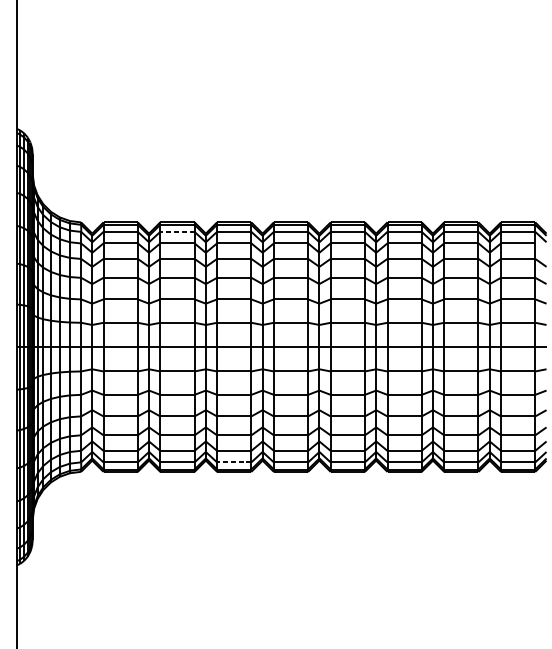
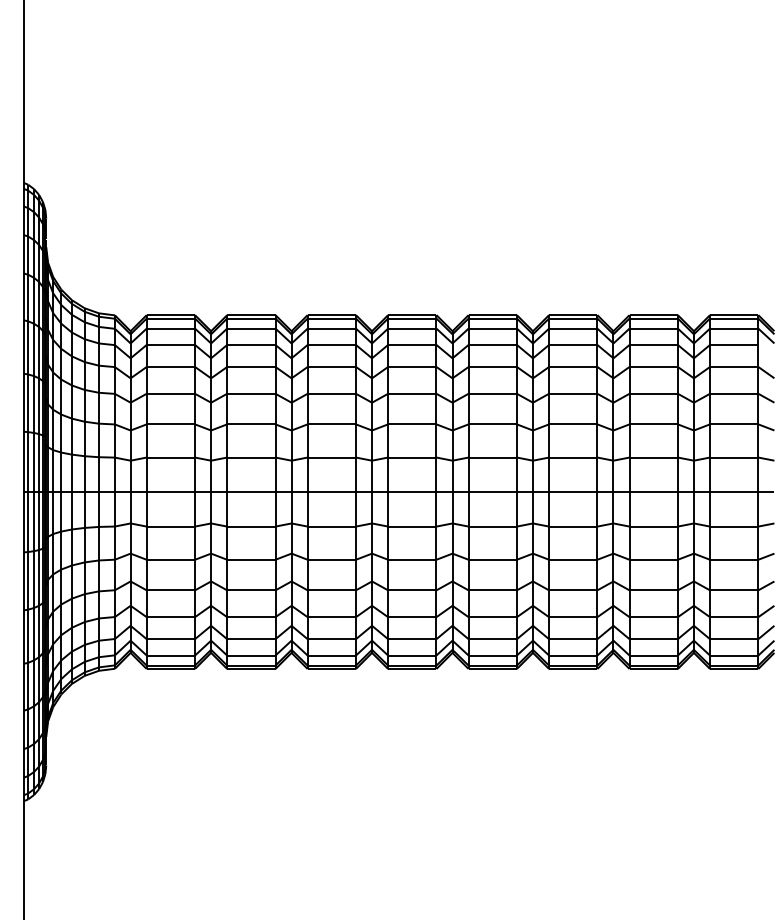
line: (176, 231) -> (250, 328), dashed -> solid
line: (234, 462) -> (331, 655), dashed -> solid

